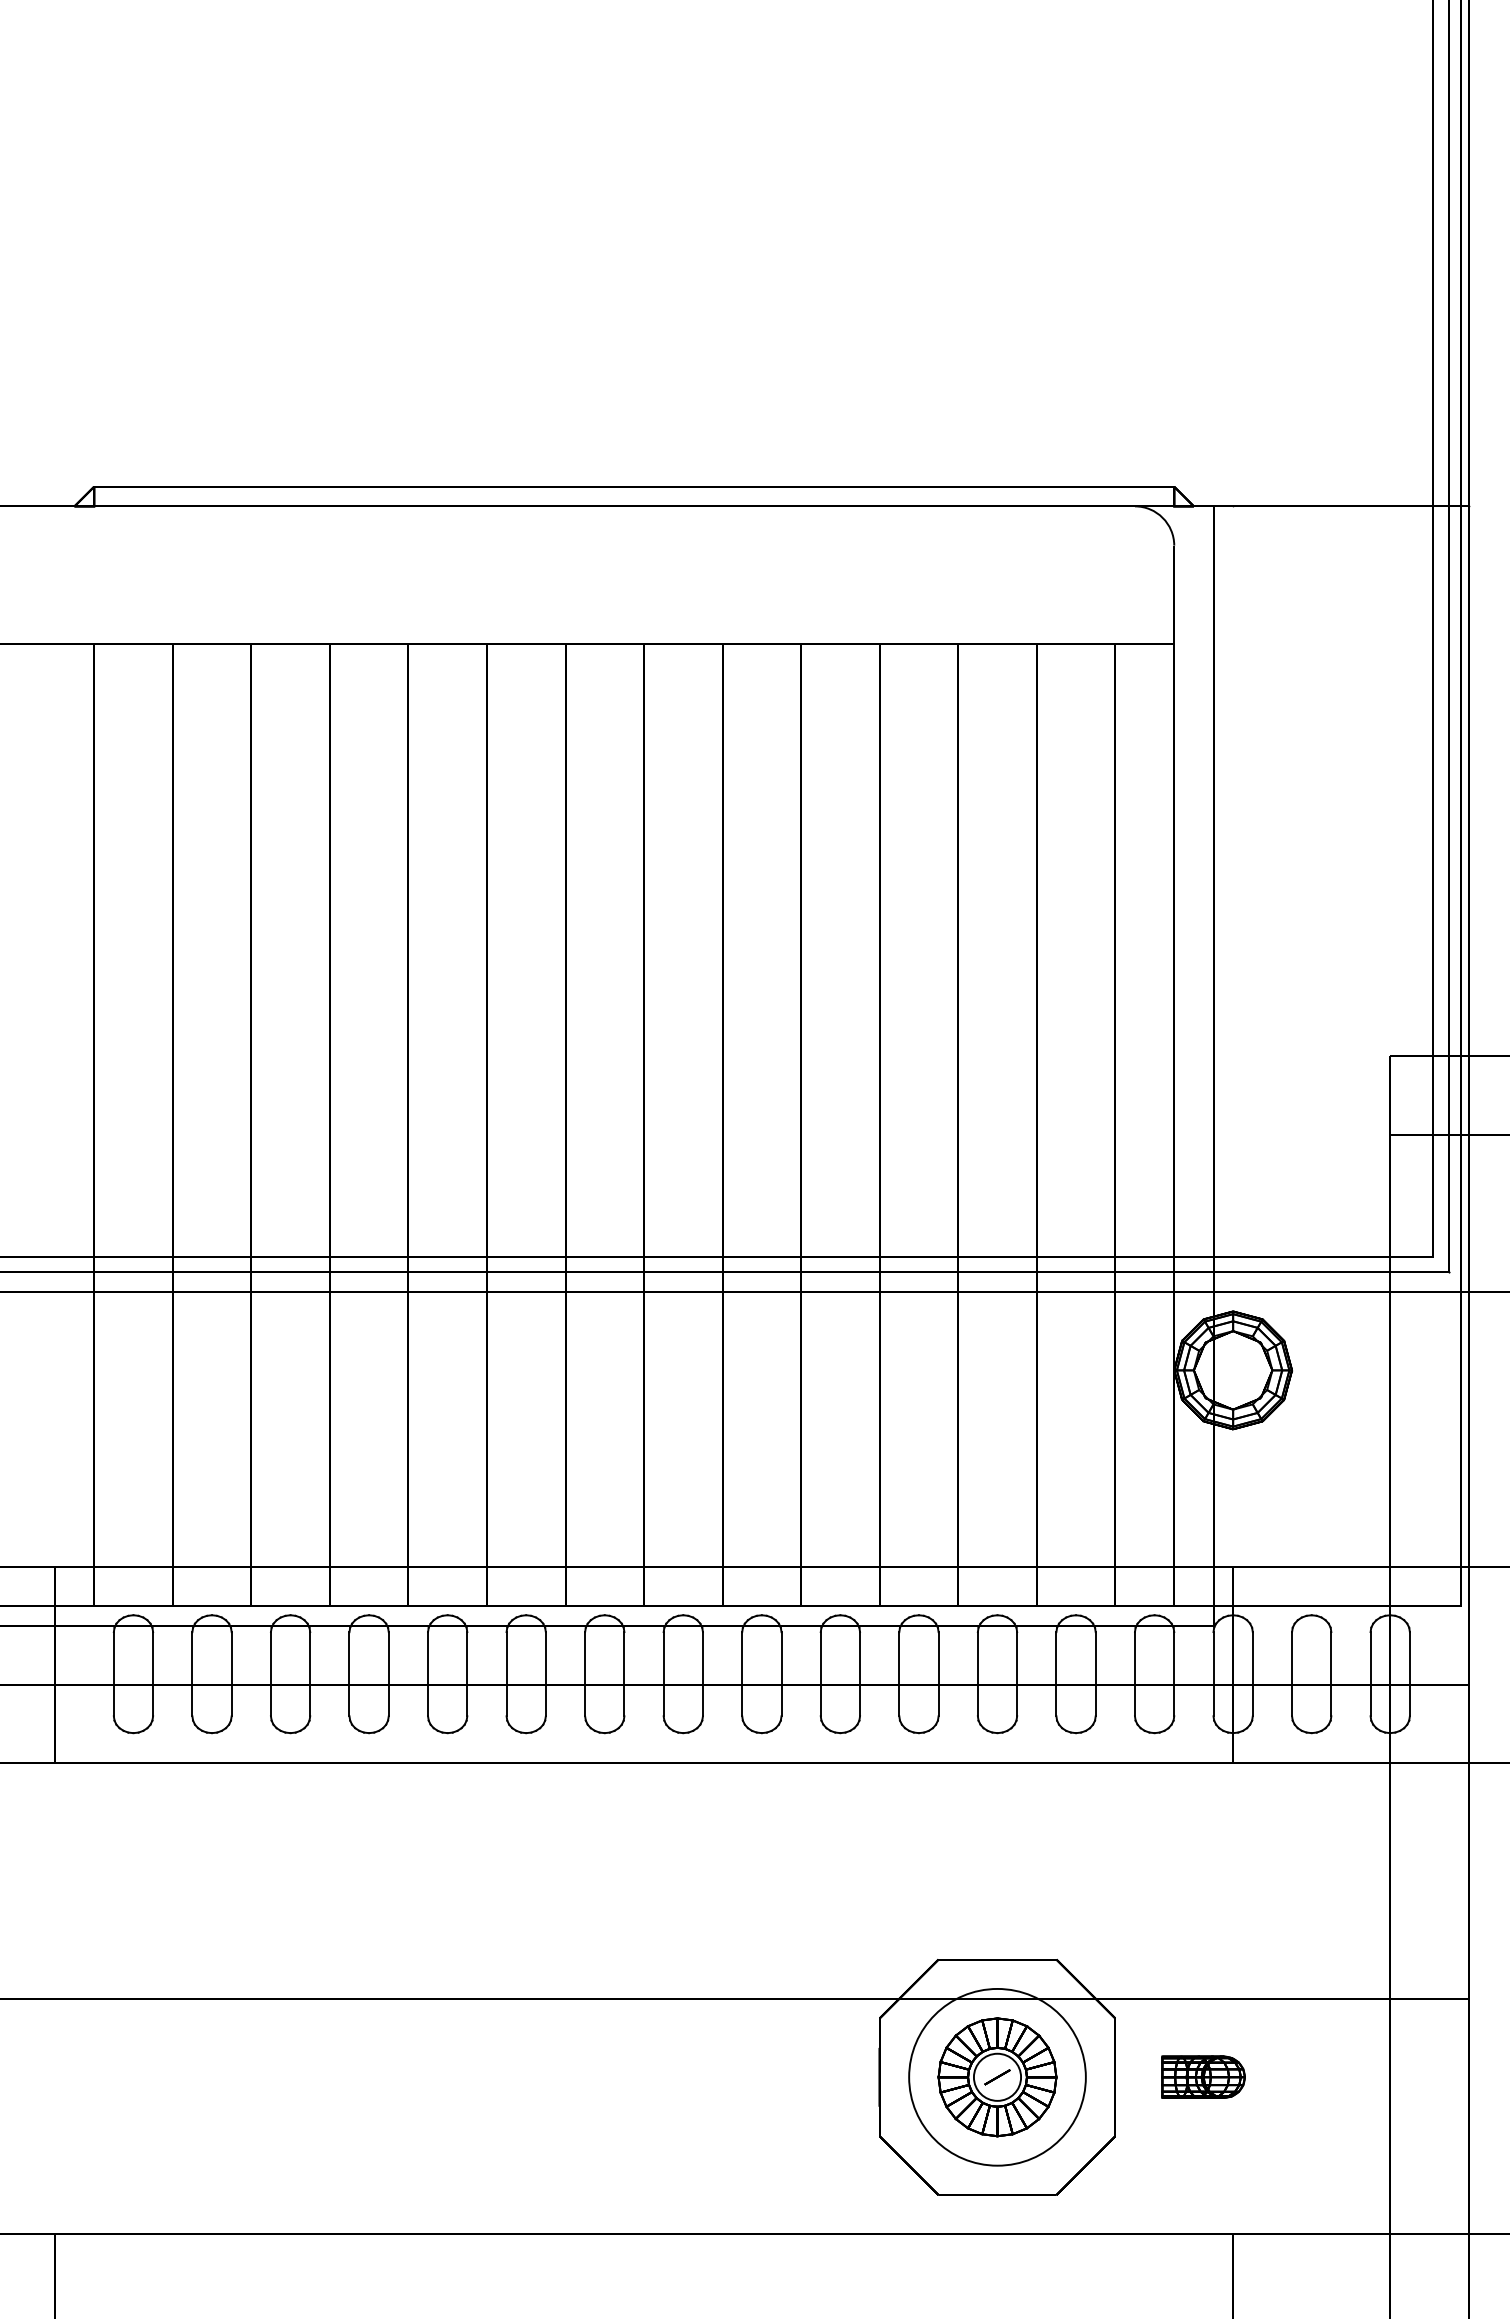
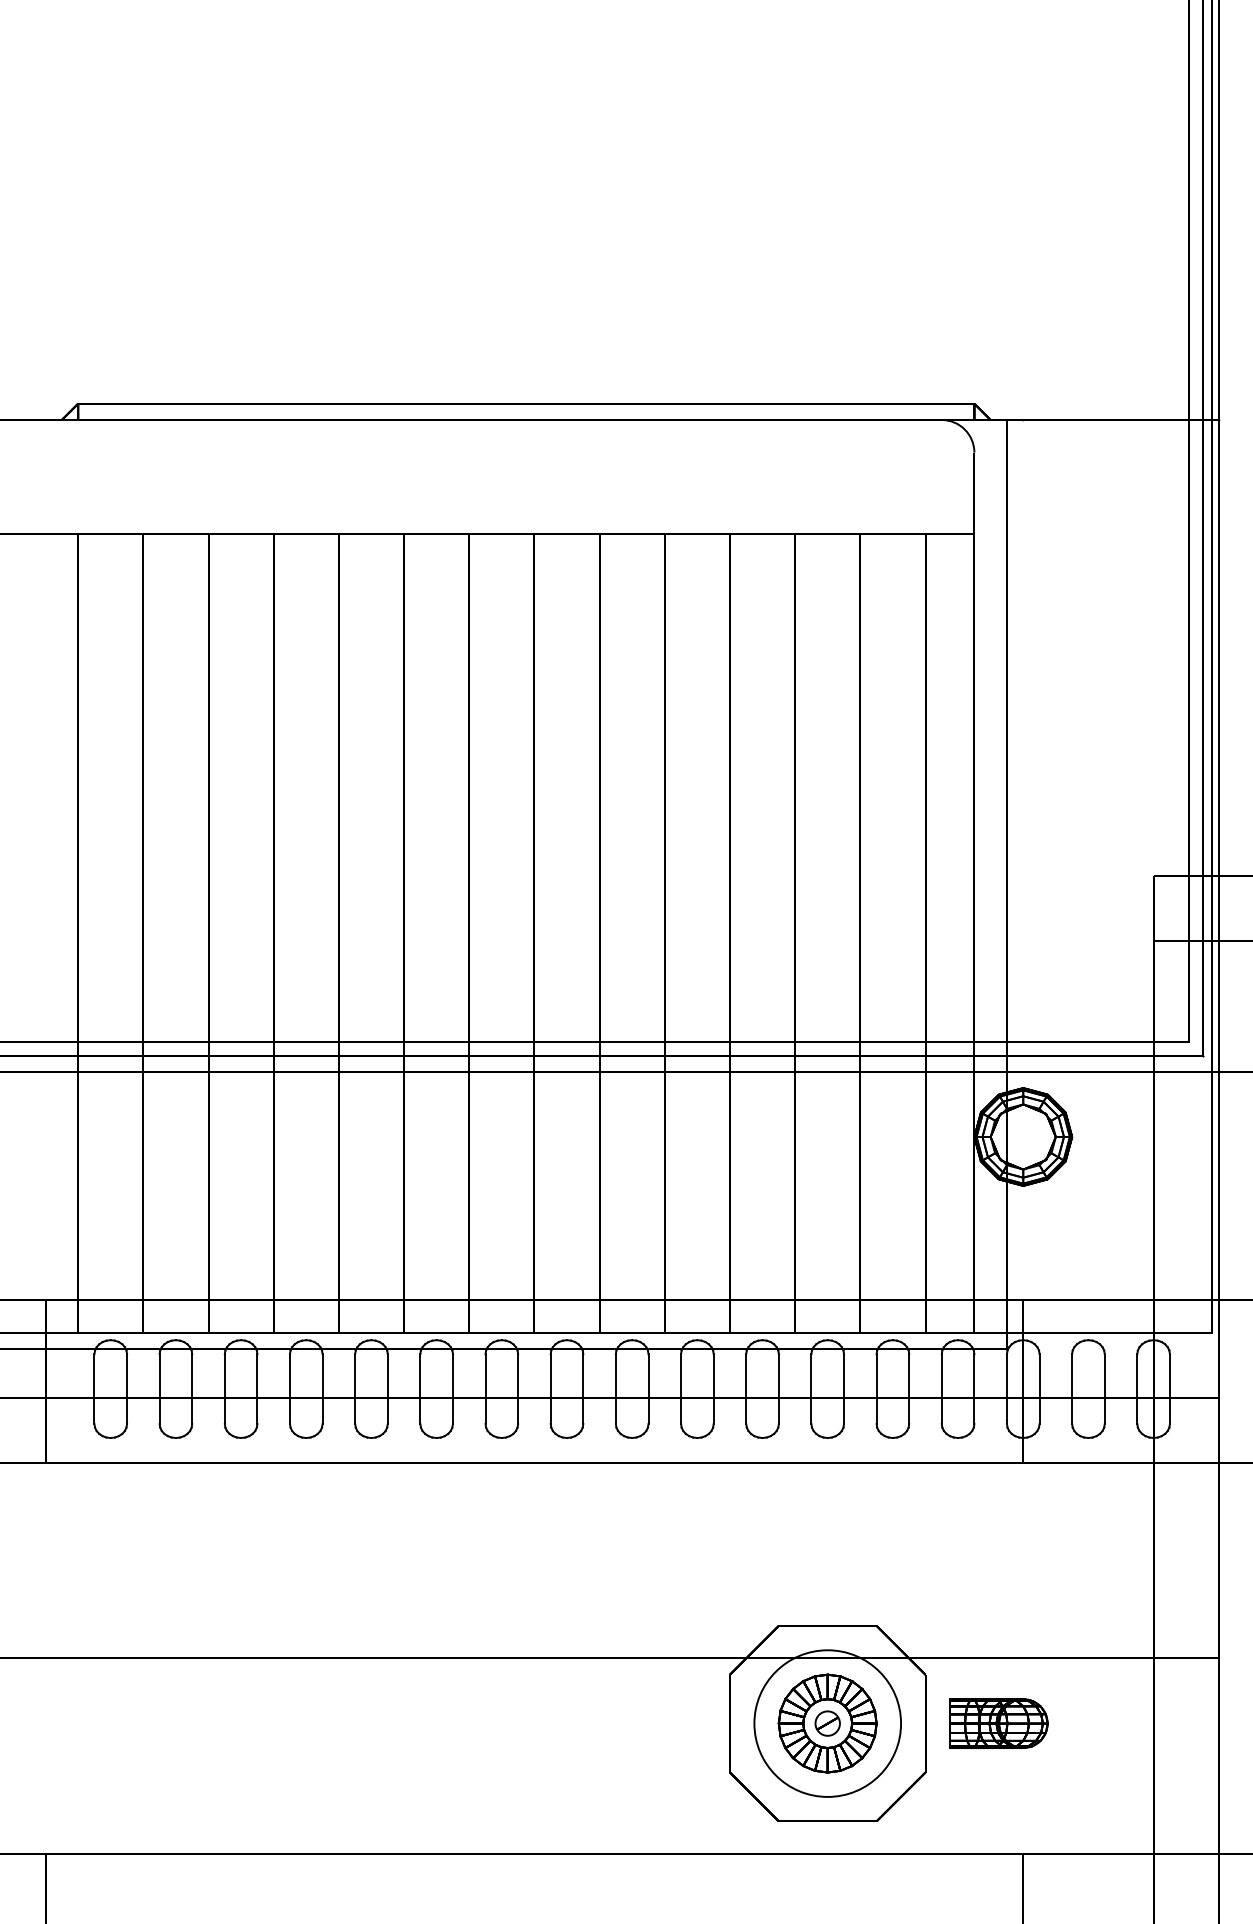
part: (1203, 2076) -> (998, 1722), size x1.43
circle: (997, 2077) -> (827, 1723), size x0.62

